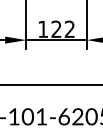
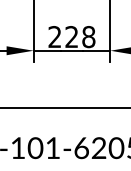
text: (56, 29) -> (71, 37), 122 -> 228

